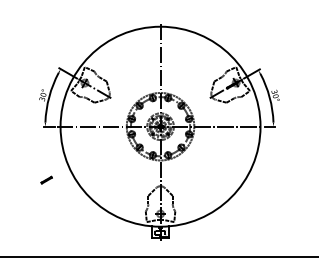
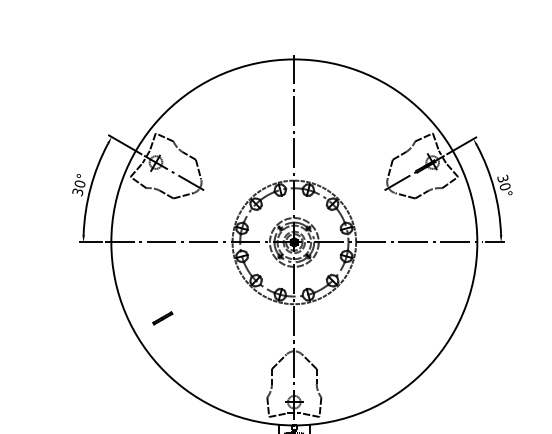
part: (46, 179) -> (162, 317), moved

